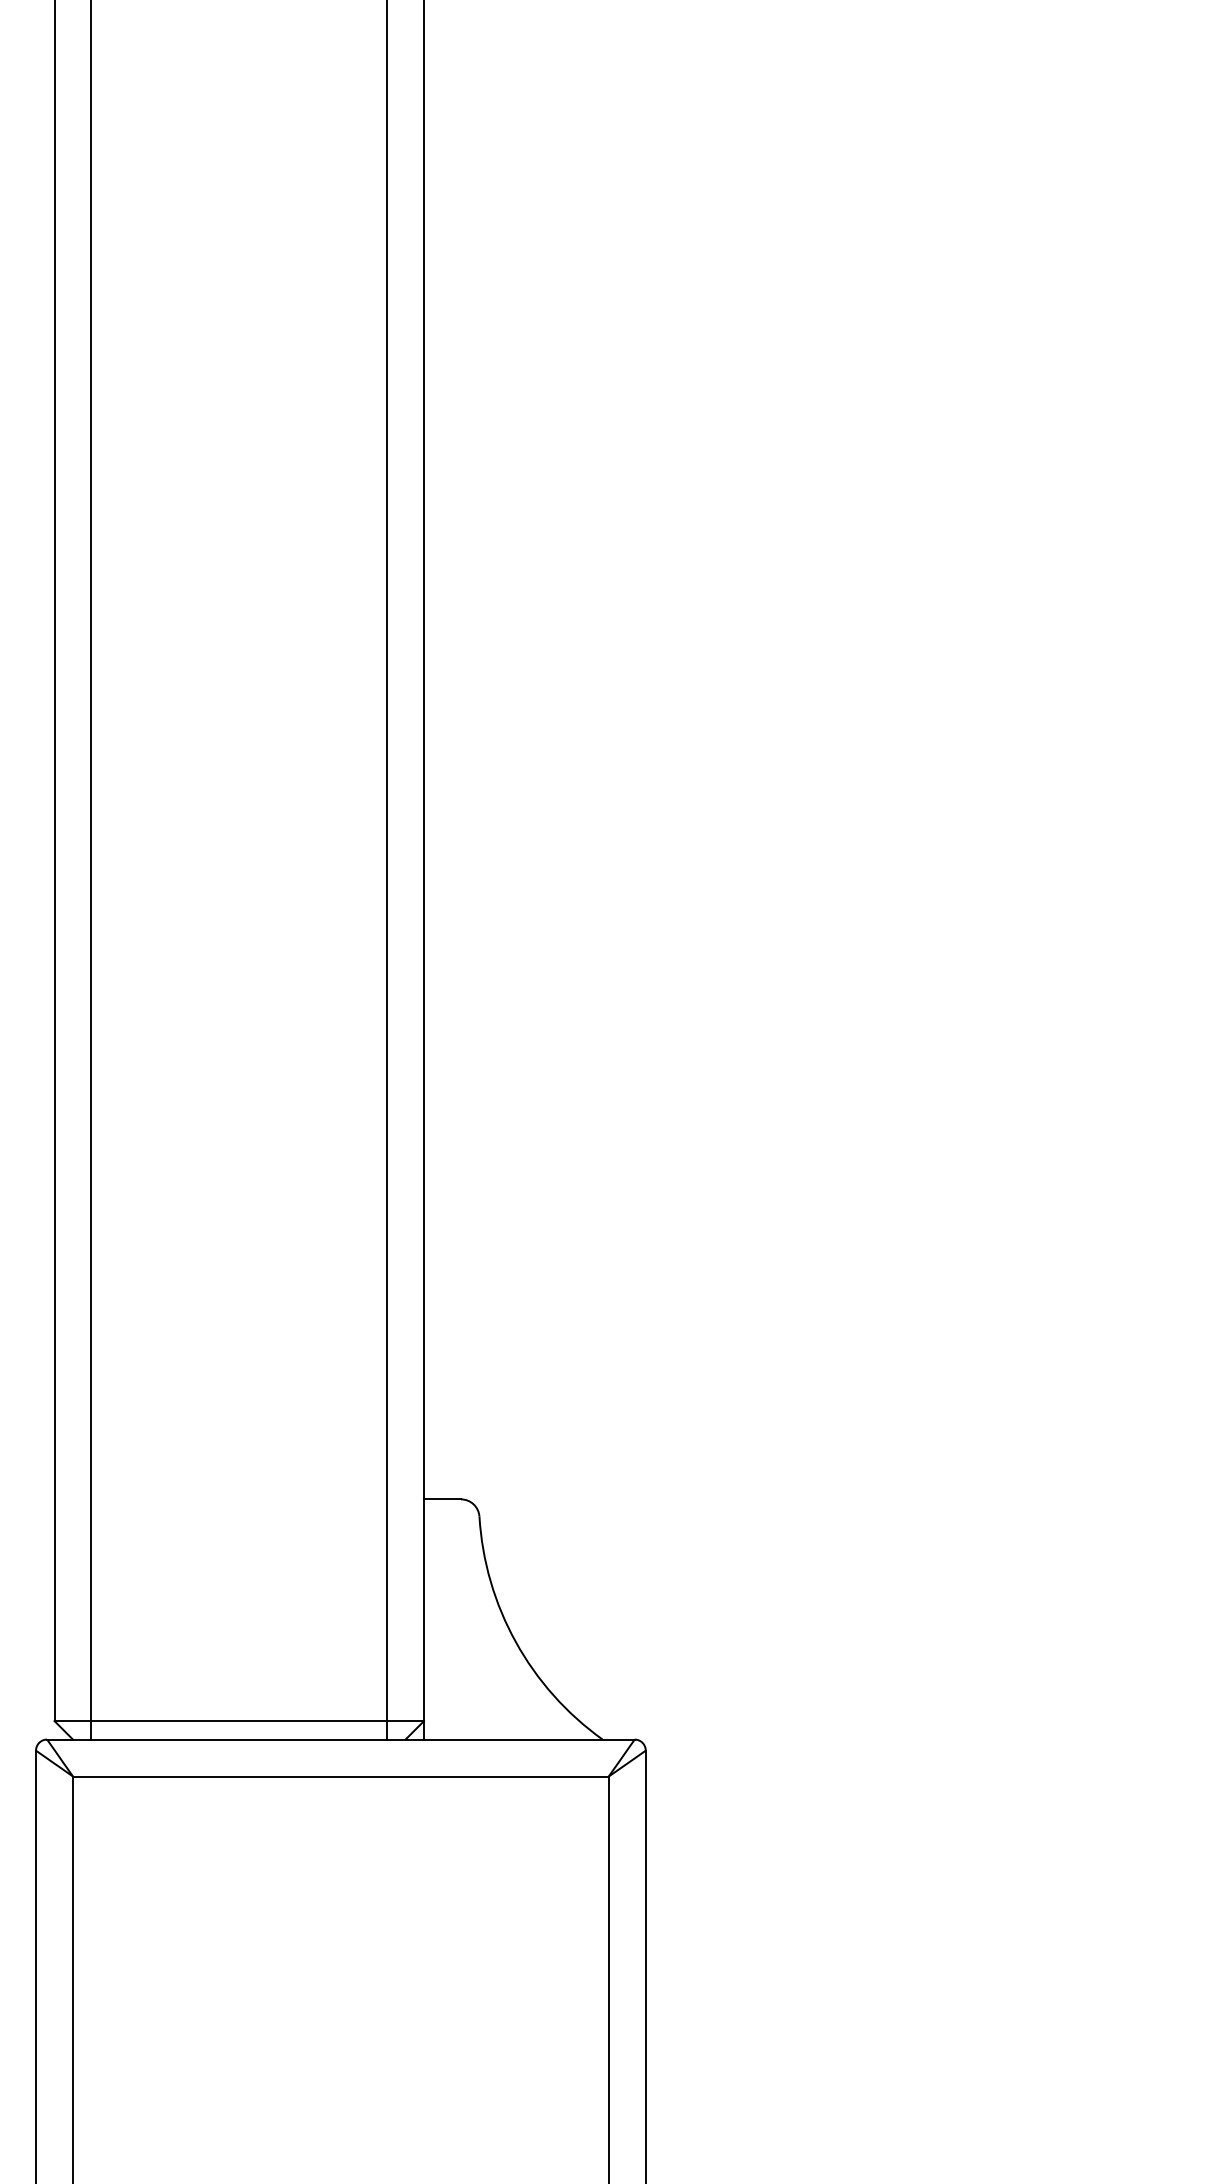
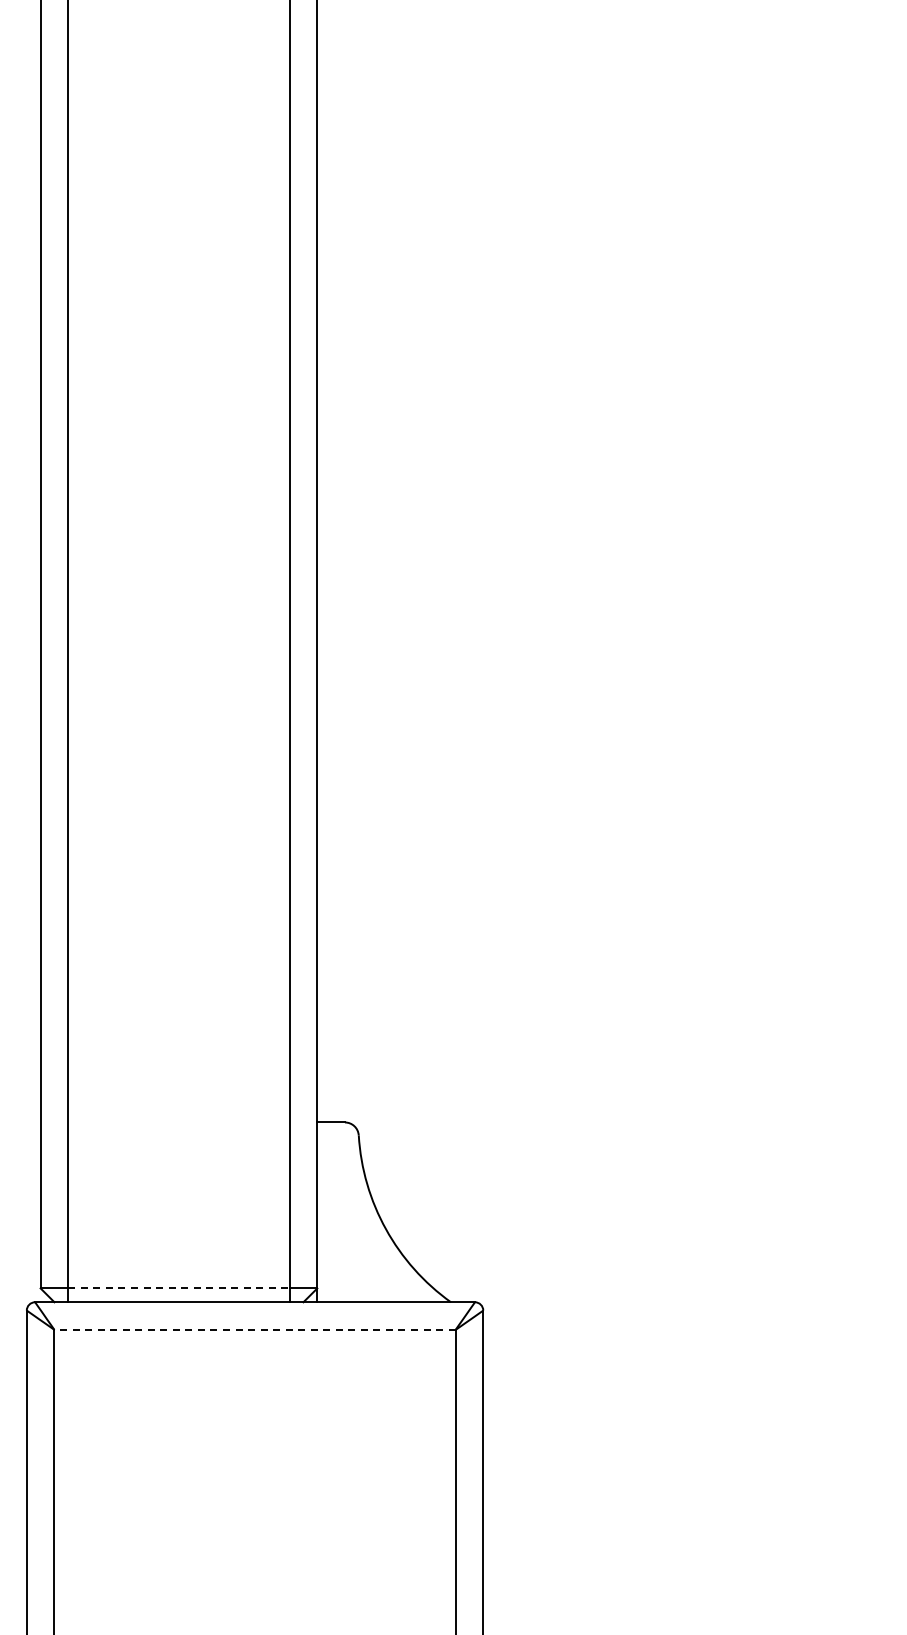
line: (238, 1721) -> (178, 1288), solid -> dashed
line: (341, 1775) -> (255, 1329), solid -> dashed

